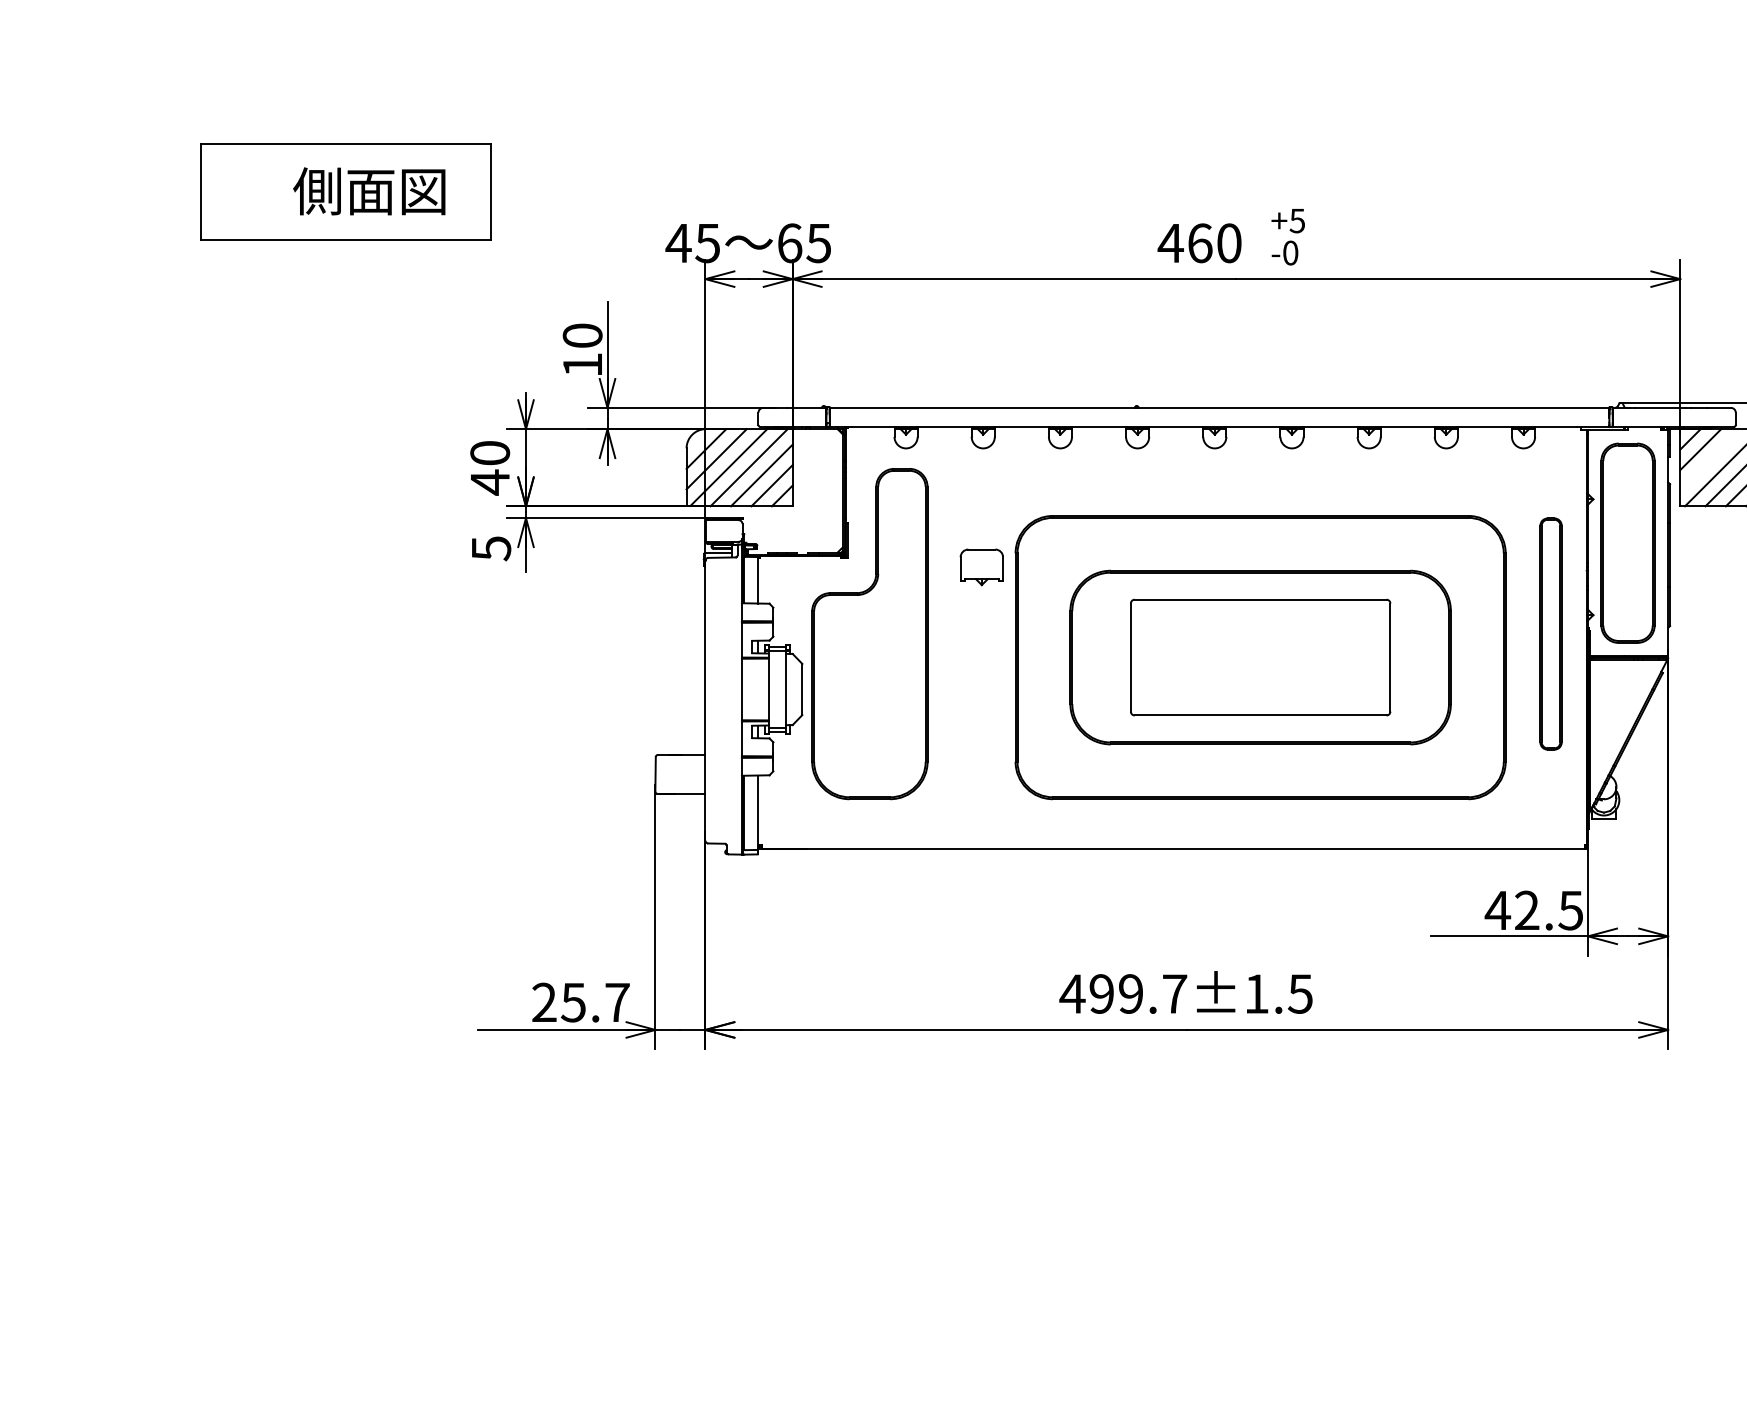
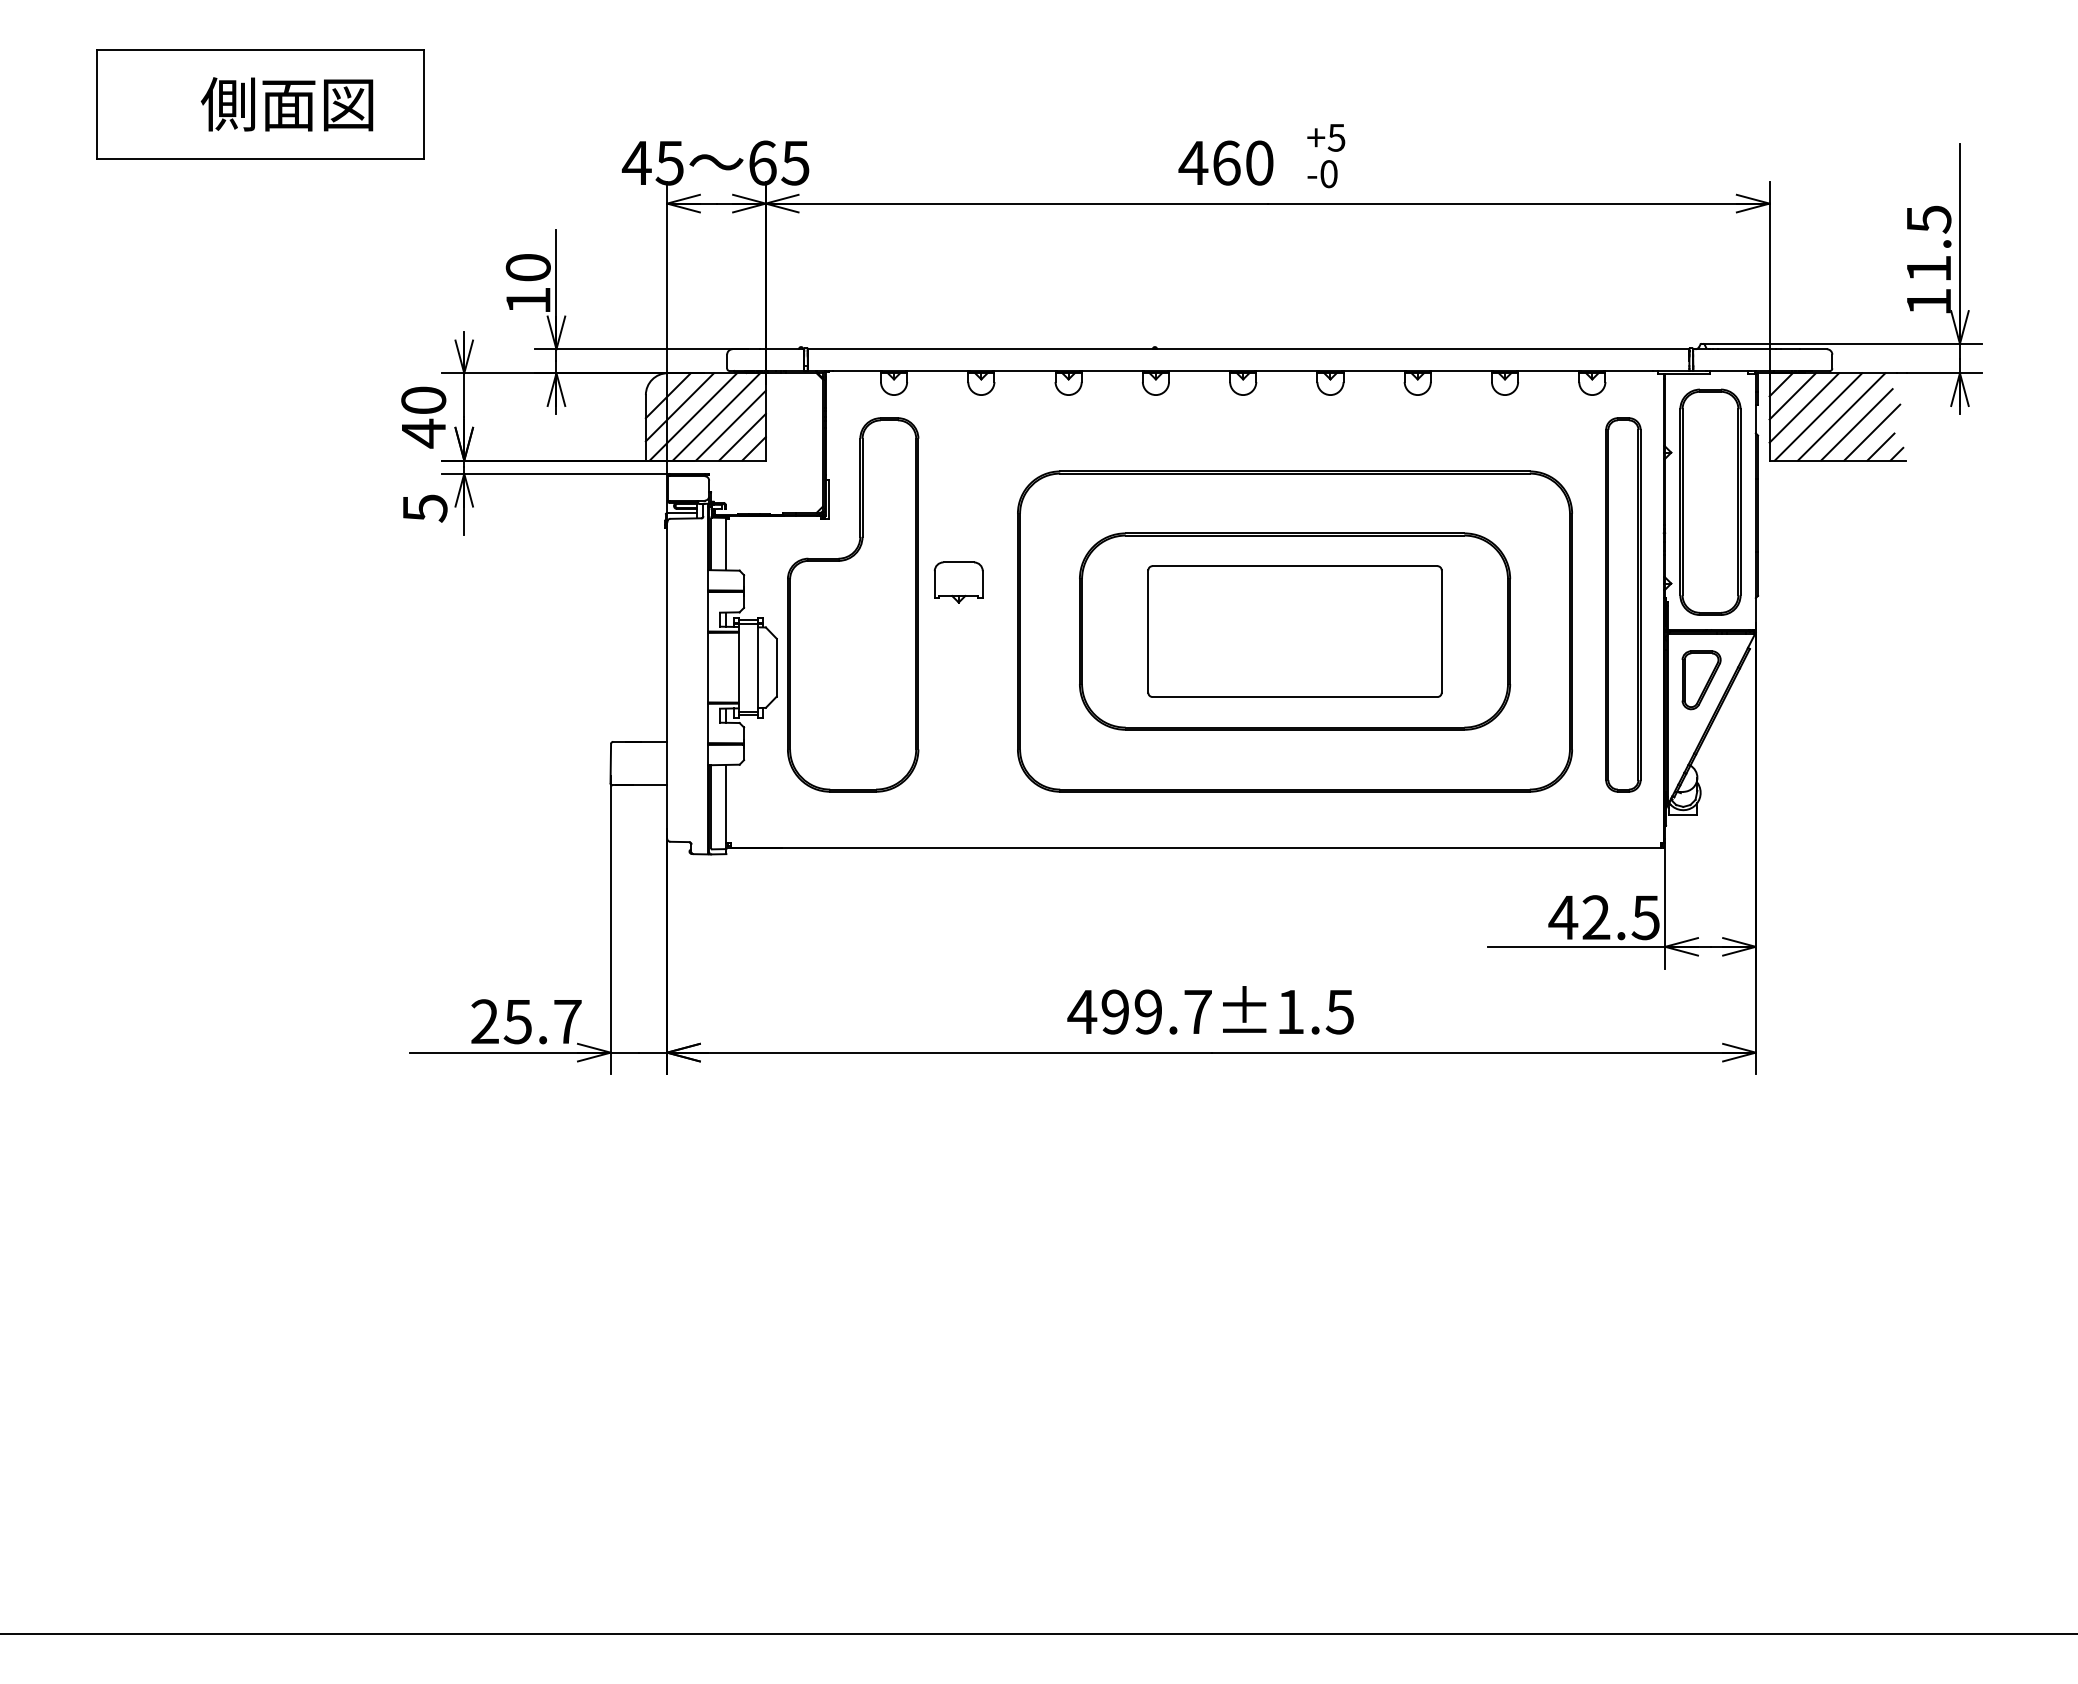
line: (1711, 459) -> (1804, 407), added
part: (981, 567) -> (958, 582), moved
part: (1551, 633) -> (1623, 604), size x1.43
part: (1620, 700) -> (1701, 680), added

